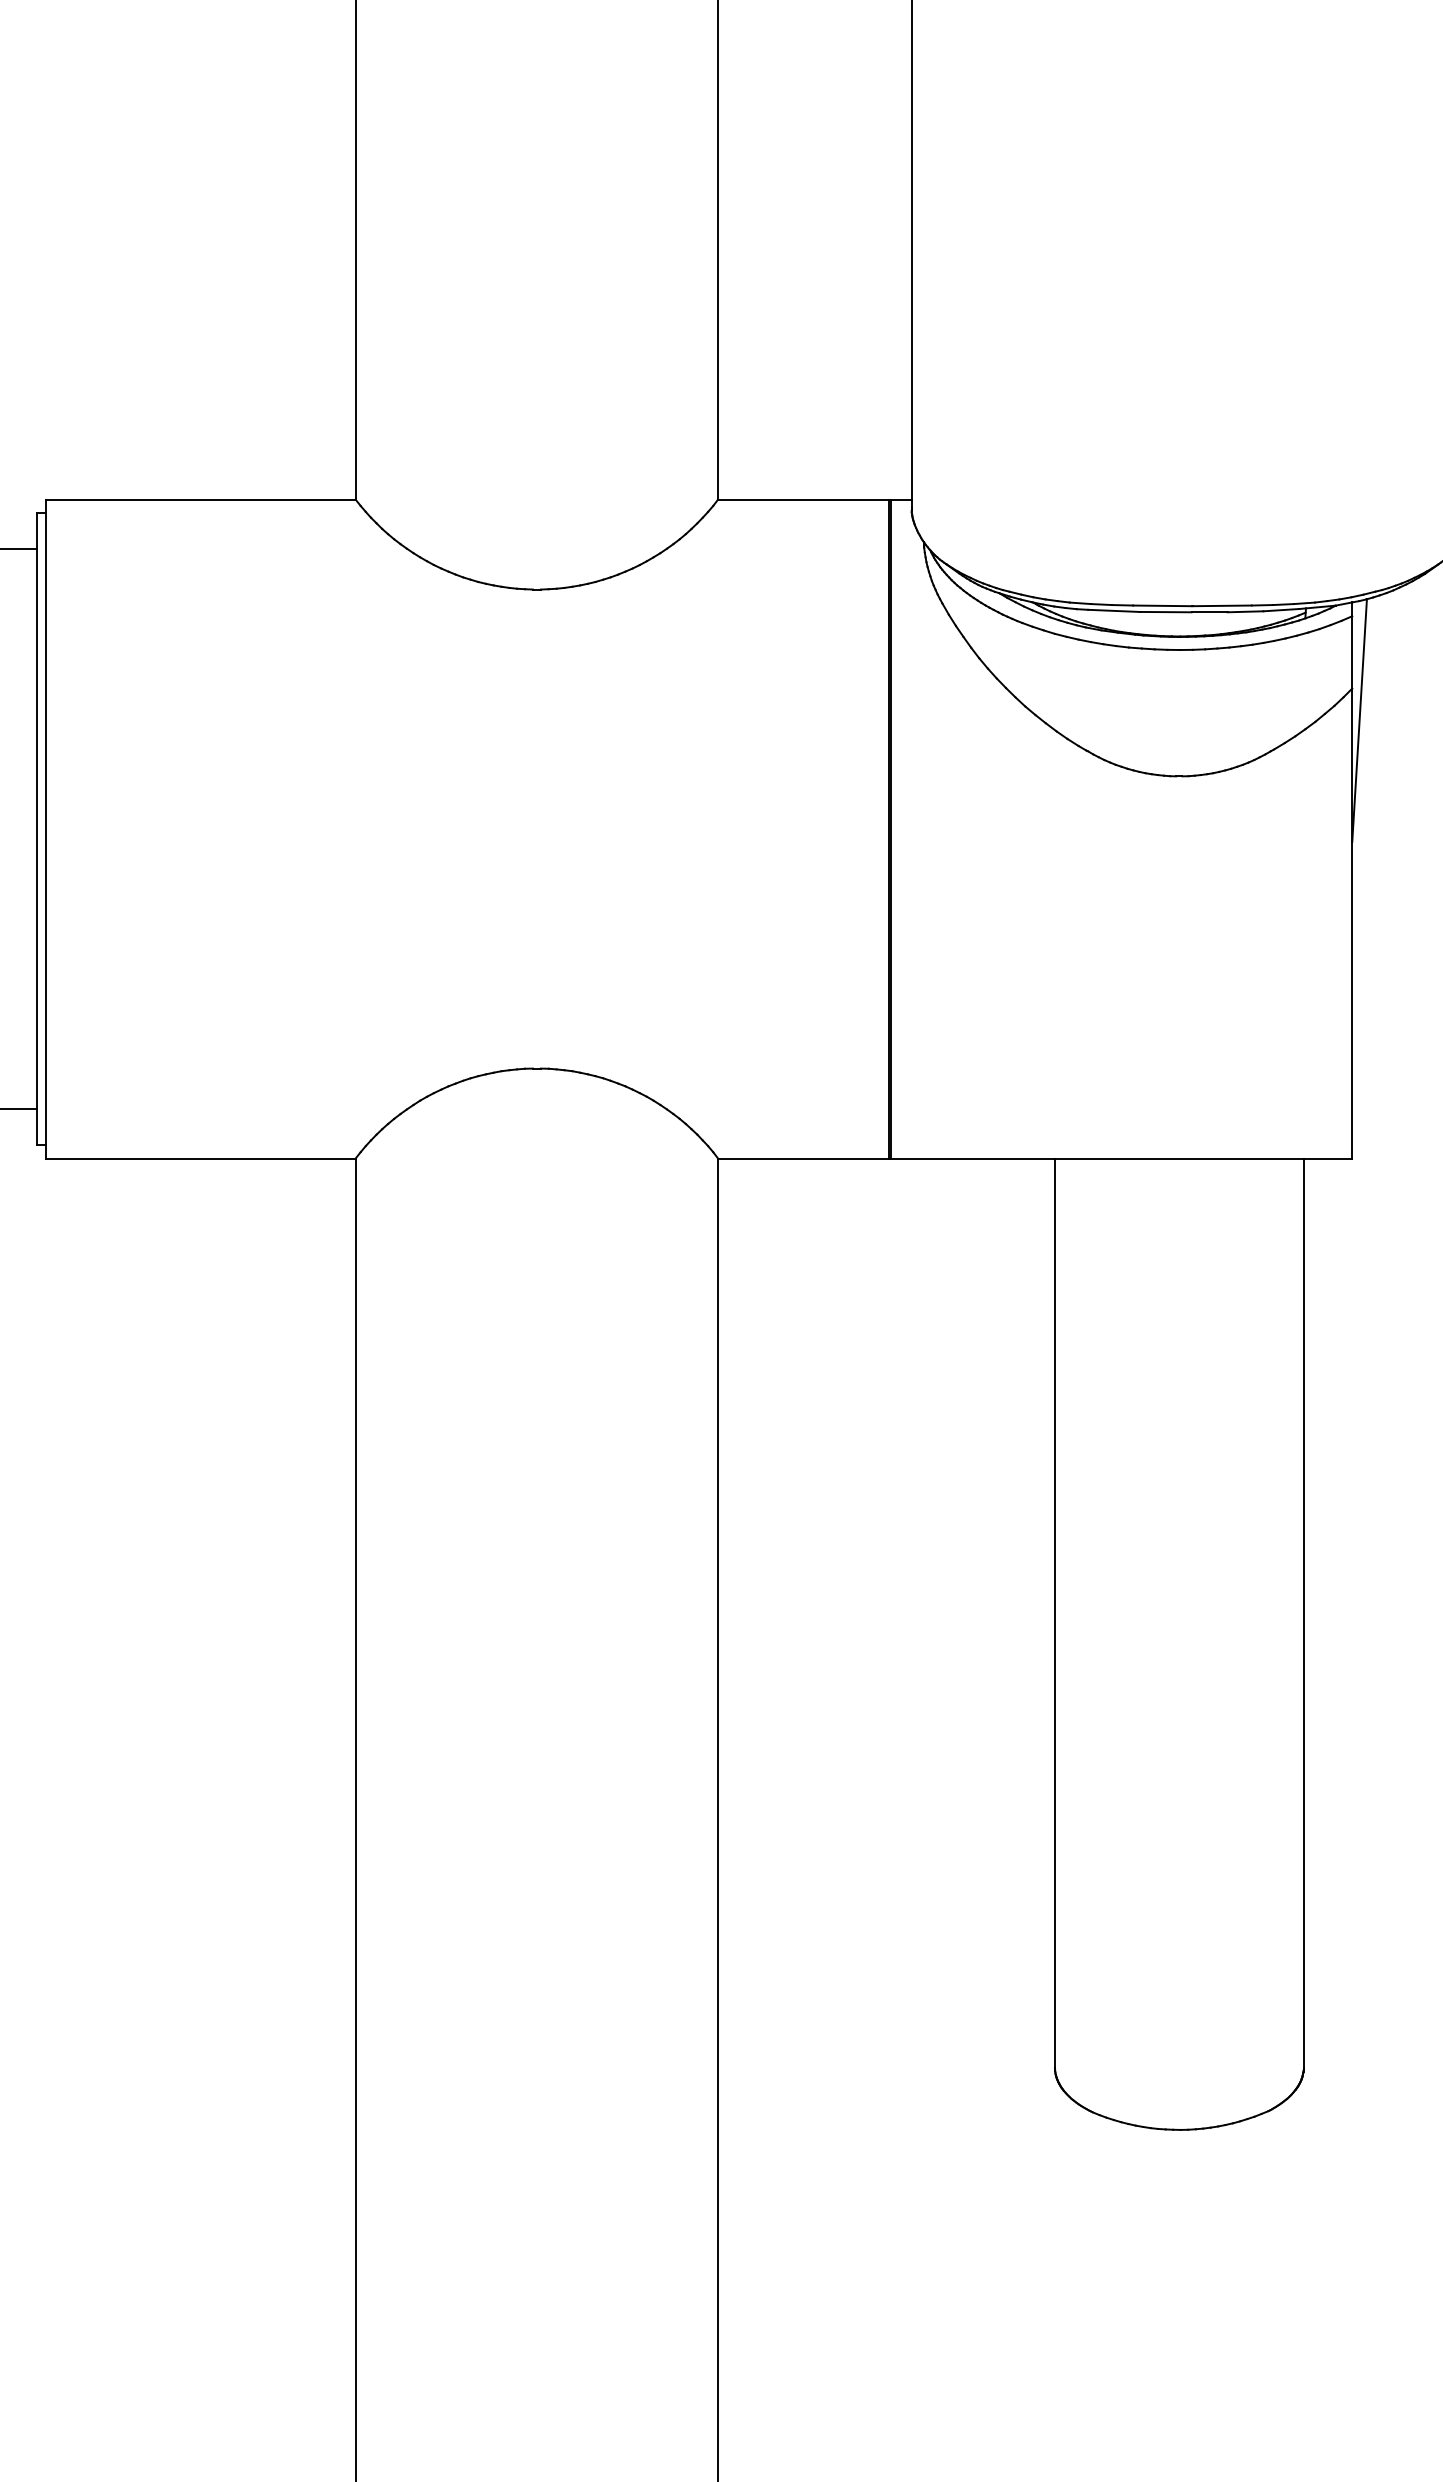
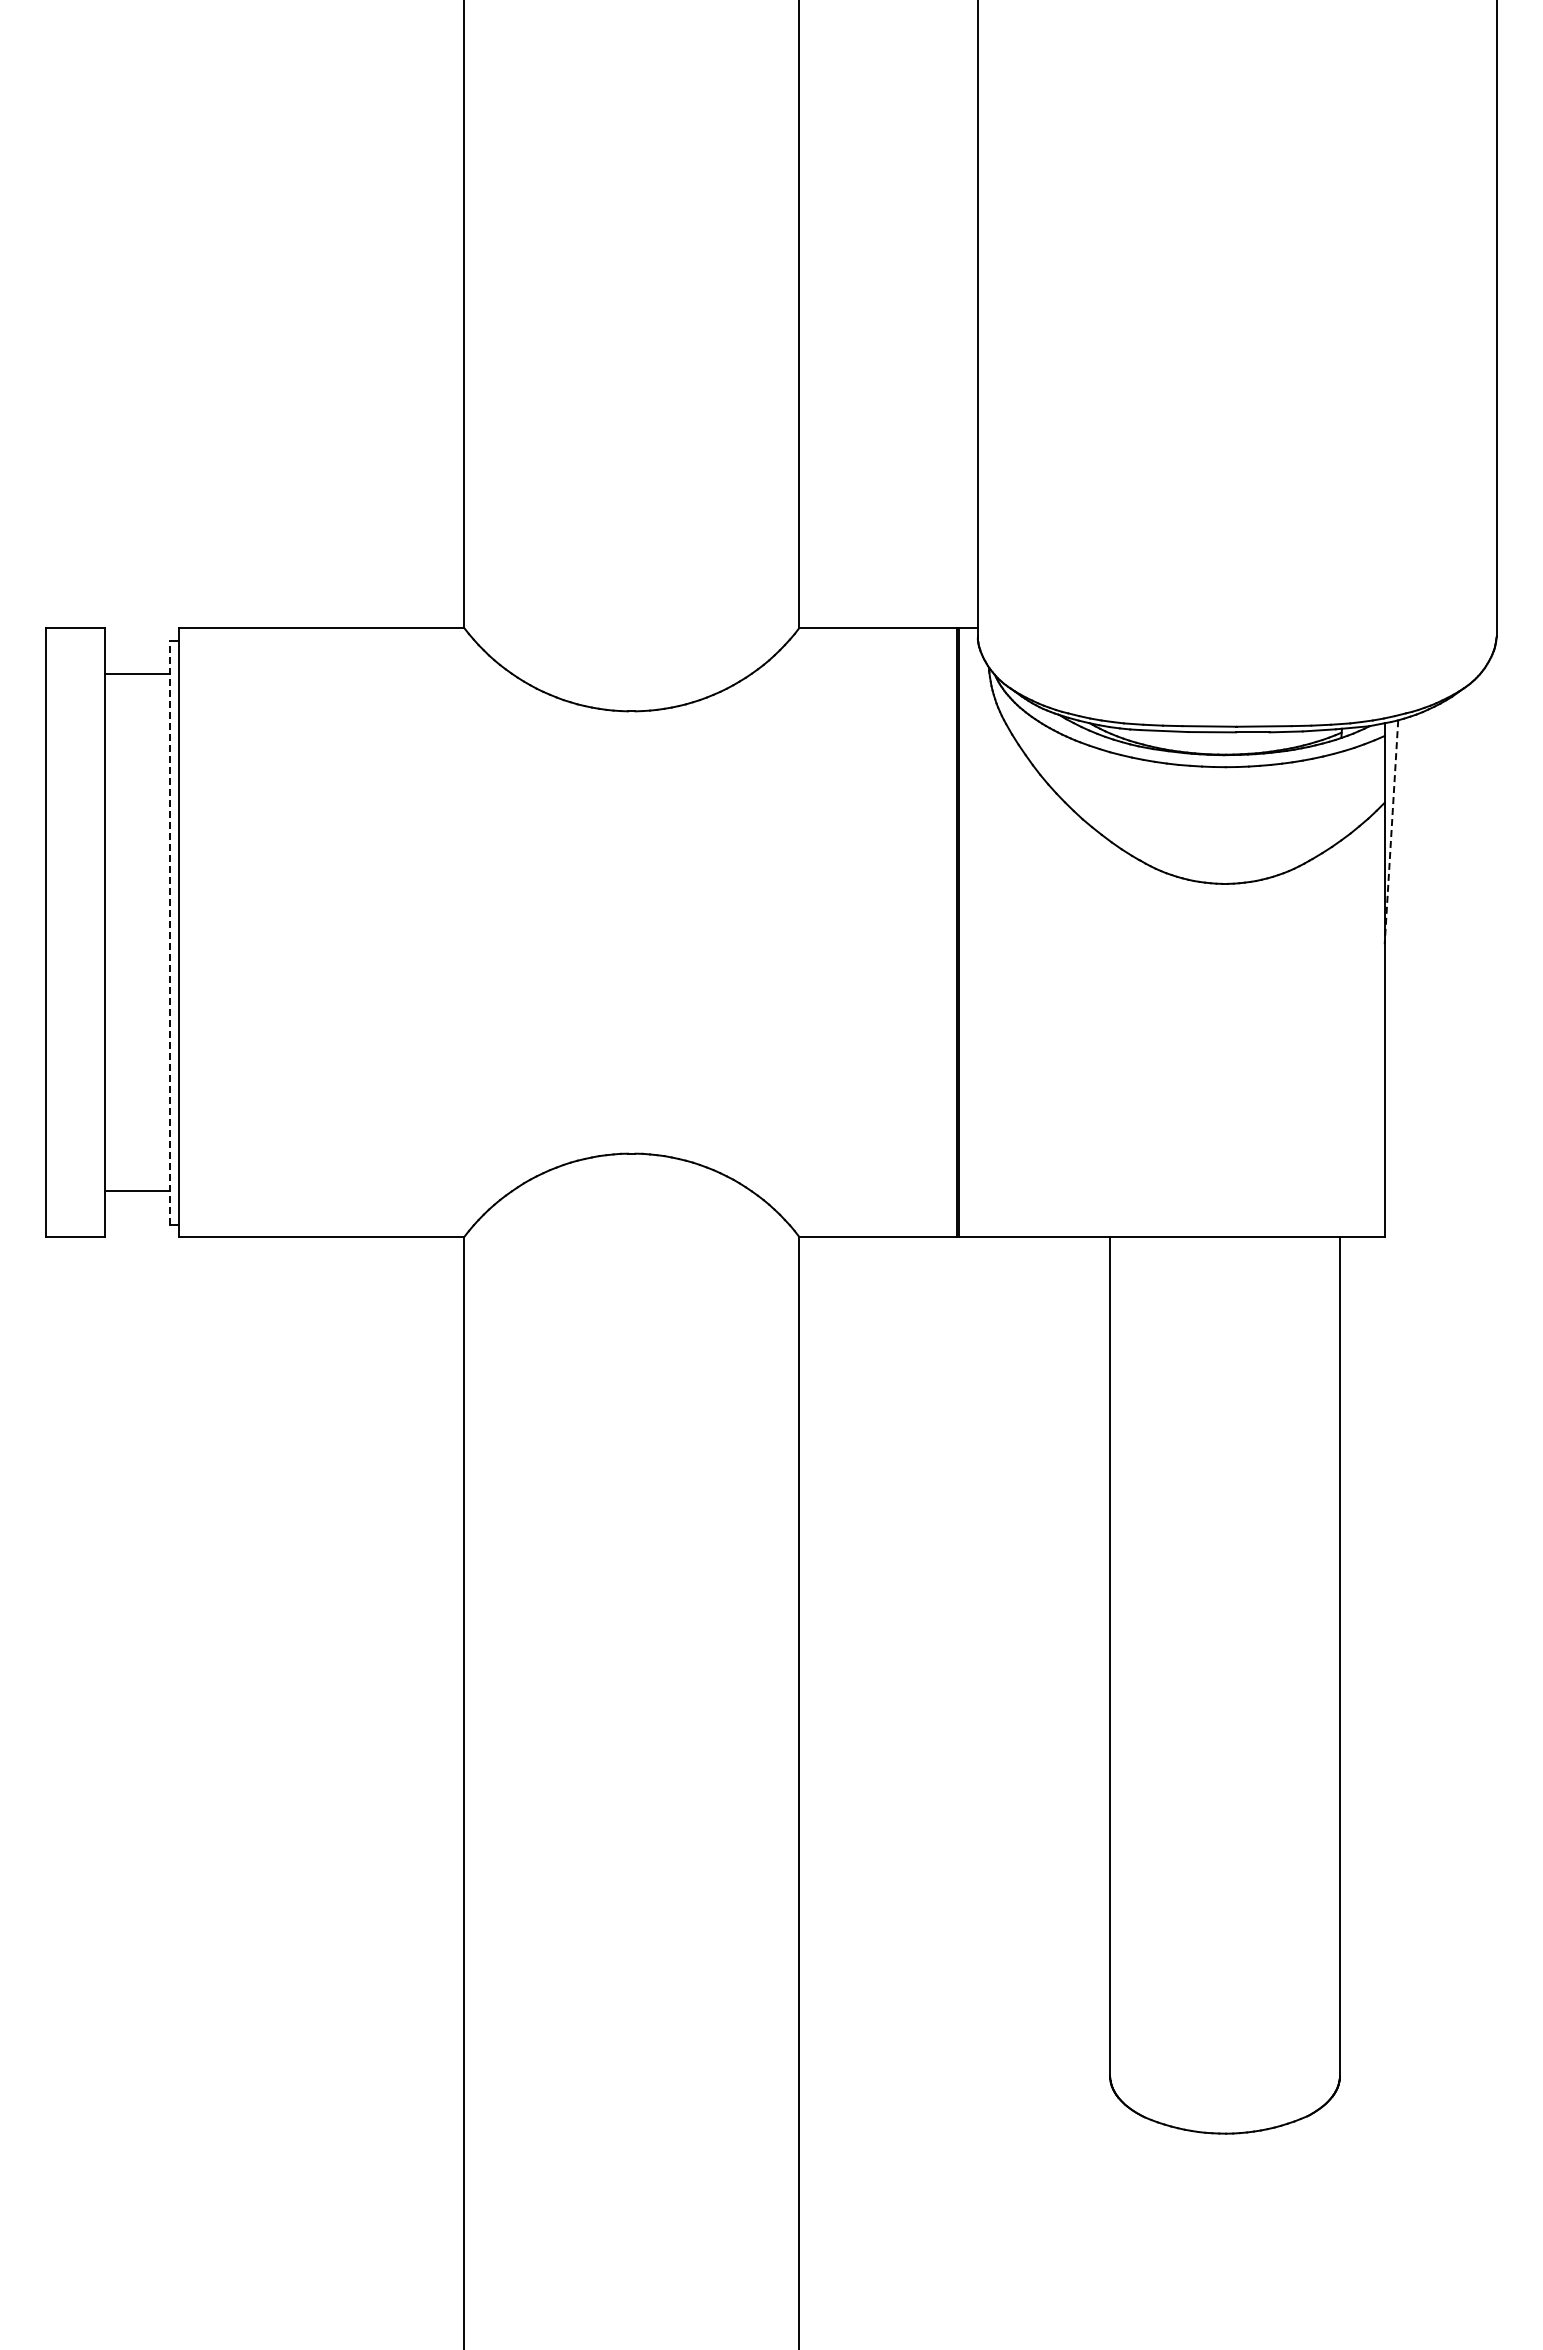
line: (1359, 720) -> (1391, 832), solid -> dashed
line: (36, 829) -> (169, 932), solid -> dashed

